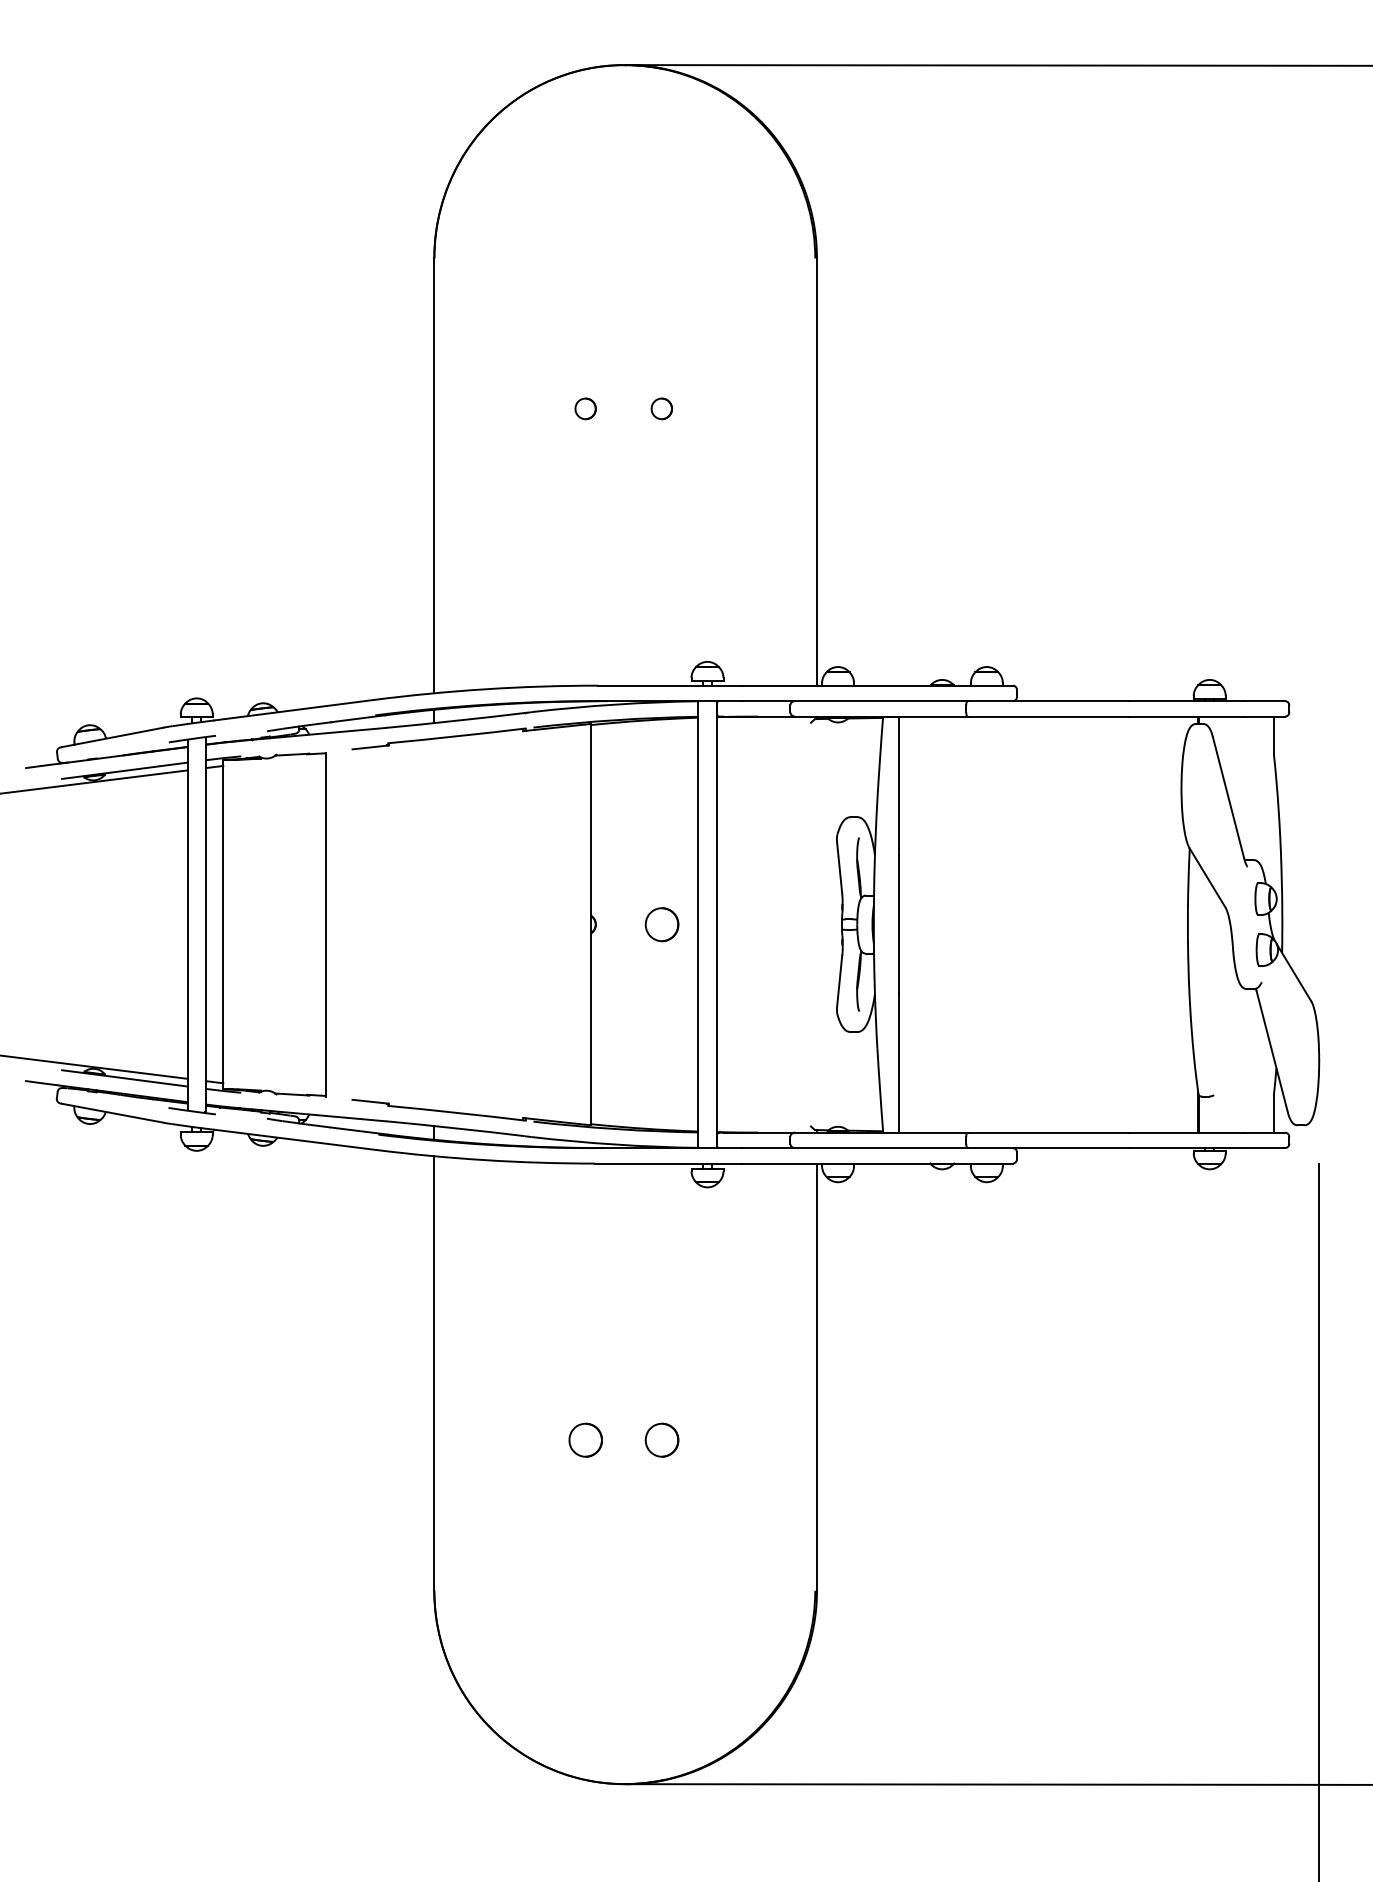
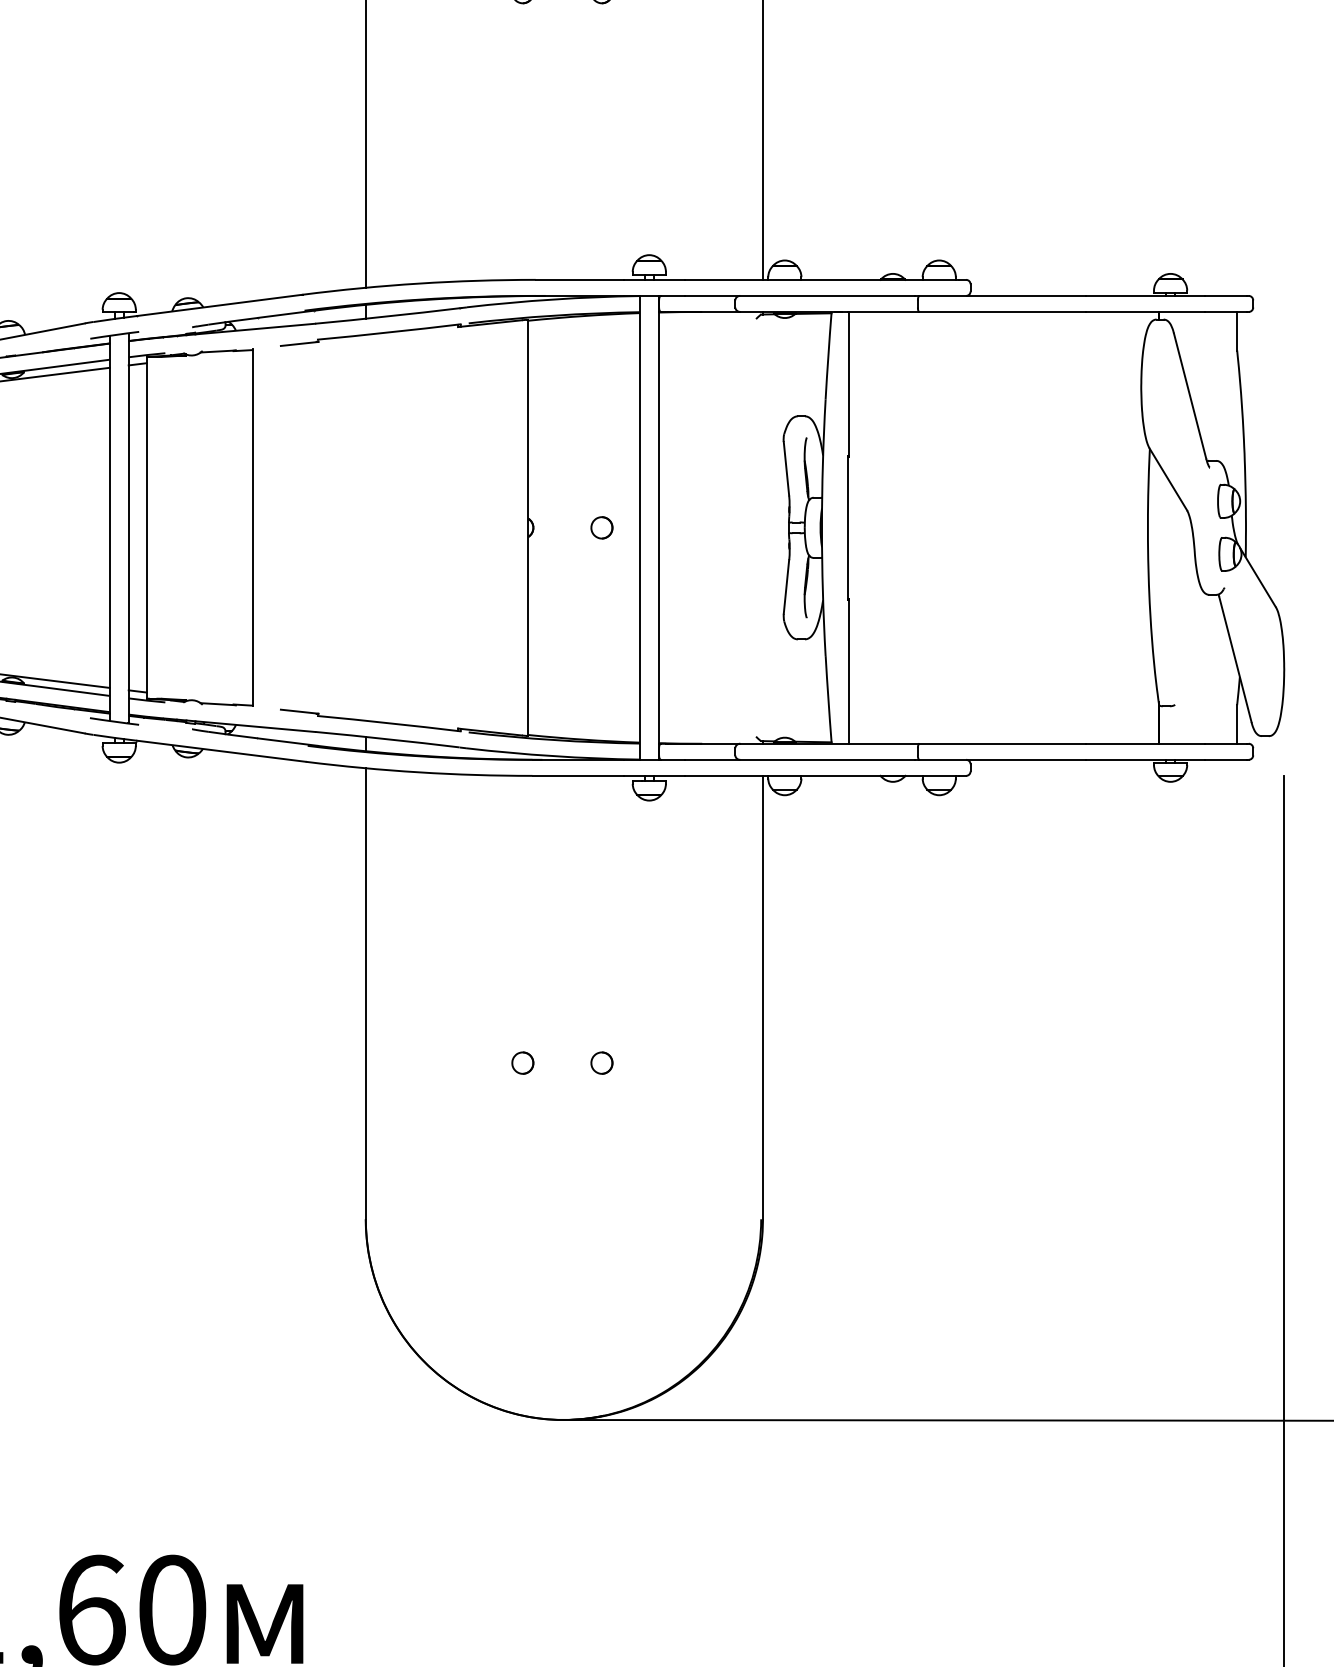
part: (661, 924) -> (601, 527), size x0.62
part: (585, 1440) -> (522, 1063), size x0.62
part: (661, 1440) -> (601, 1063), size x0.62

